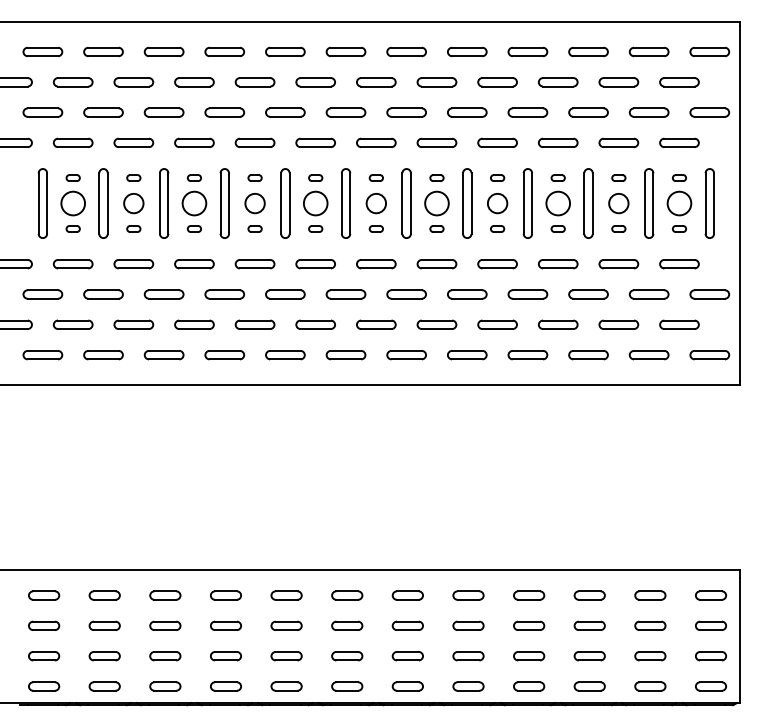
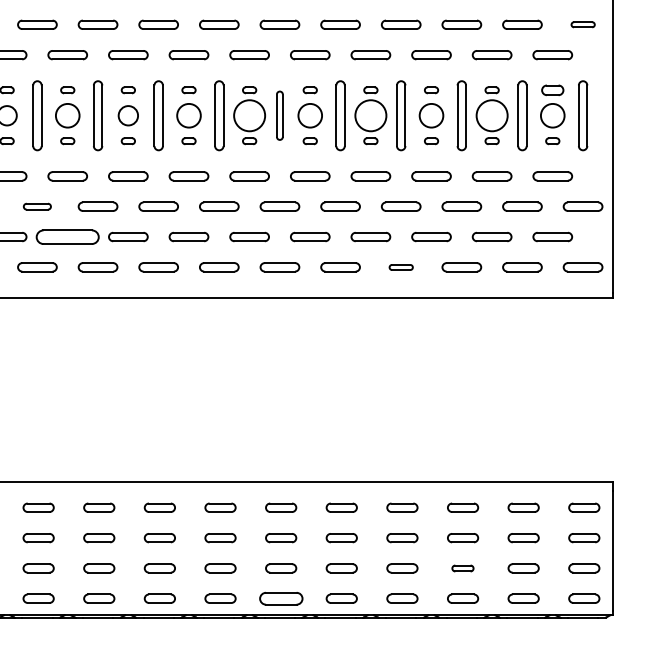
part: (709, 112) -> (582, 24), size x0.6
part: (679, 177) -> (552, 89), size x1.6
circle: (376, 203) -> (249, 115), size x1.6
part: (406, 203) -> (279, 115), size x0.7
circle: (497, 203) -> (370, 115), size x1.6
circle: (618, 203) -> (491, 115), size x1.6
part: (163, 294) -> (36, 206), size x0.7
part: (194, 324) -> (67, 236), size x1.6
part: (527, 355) -> (400, 267), size x0.6
part: (589, 656) -> (462, 568), size x0.7
part: (407, 686) -> (280, 598), size x1.4

